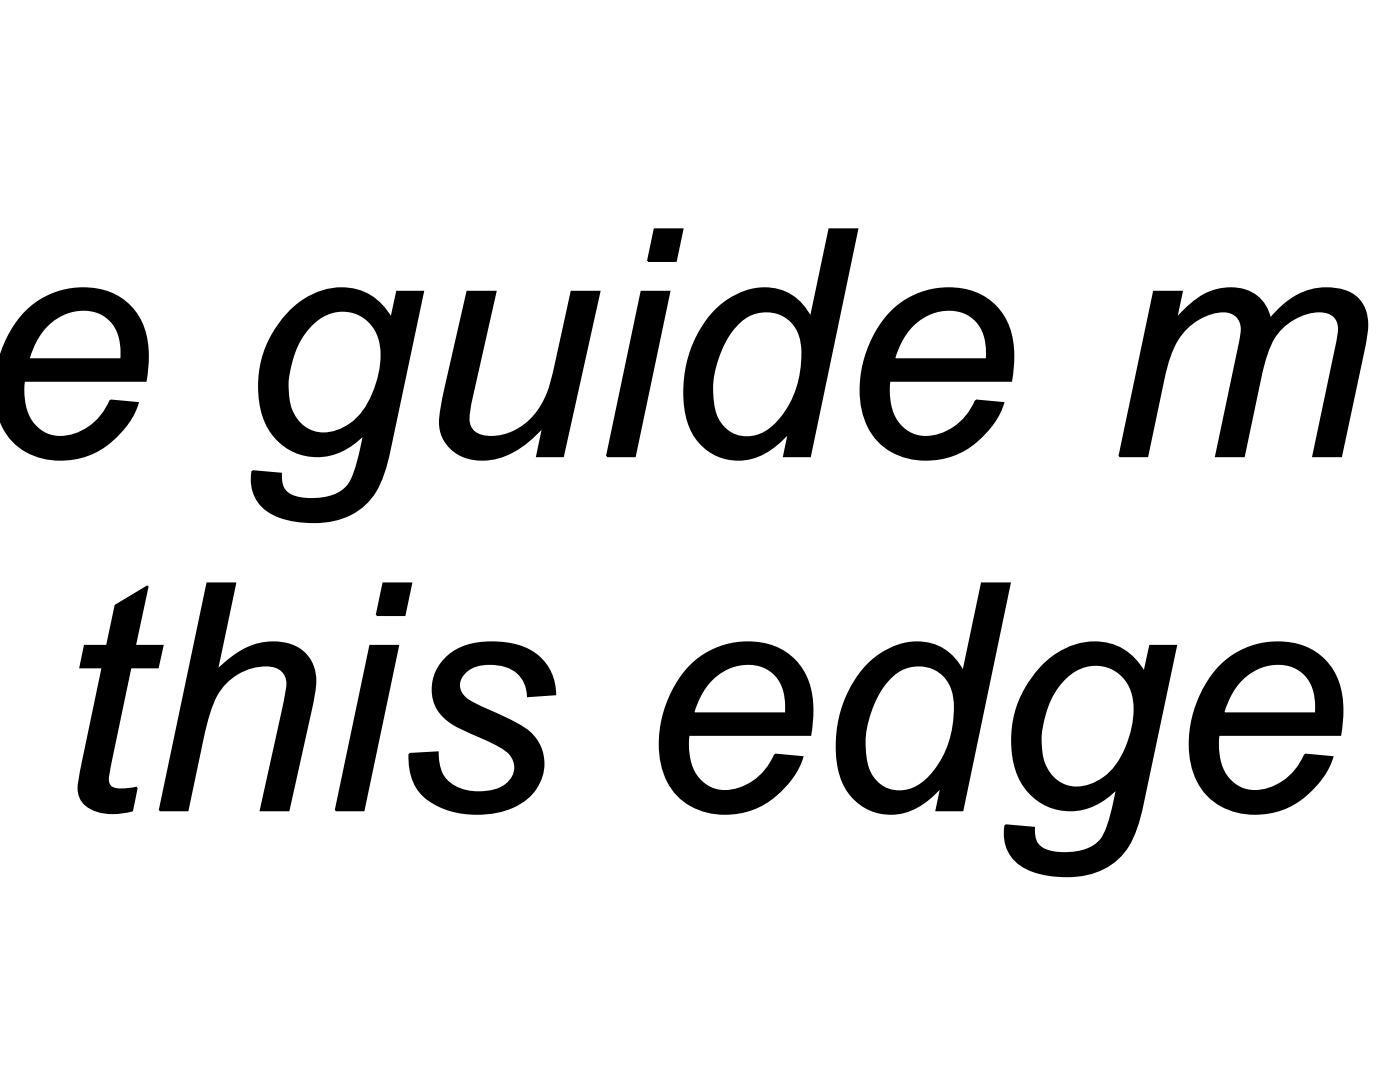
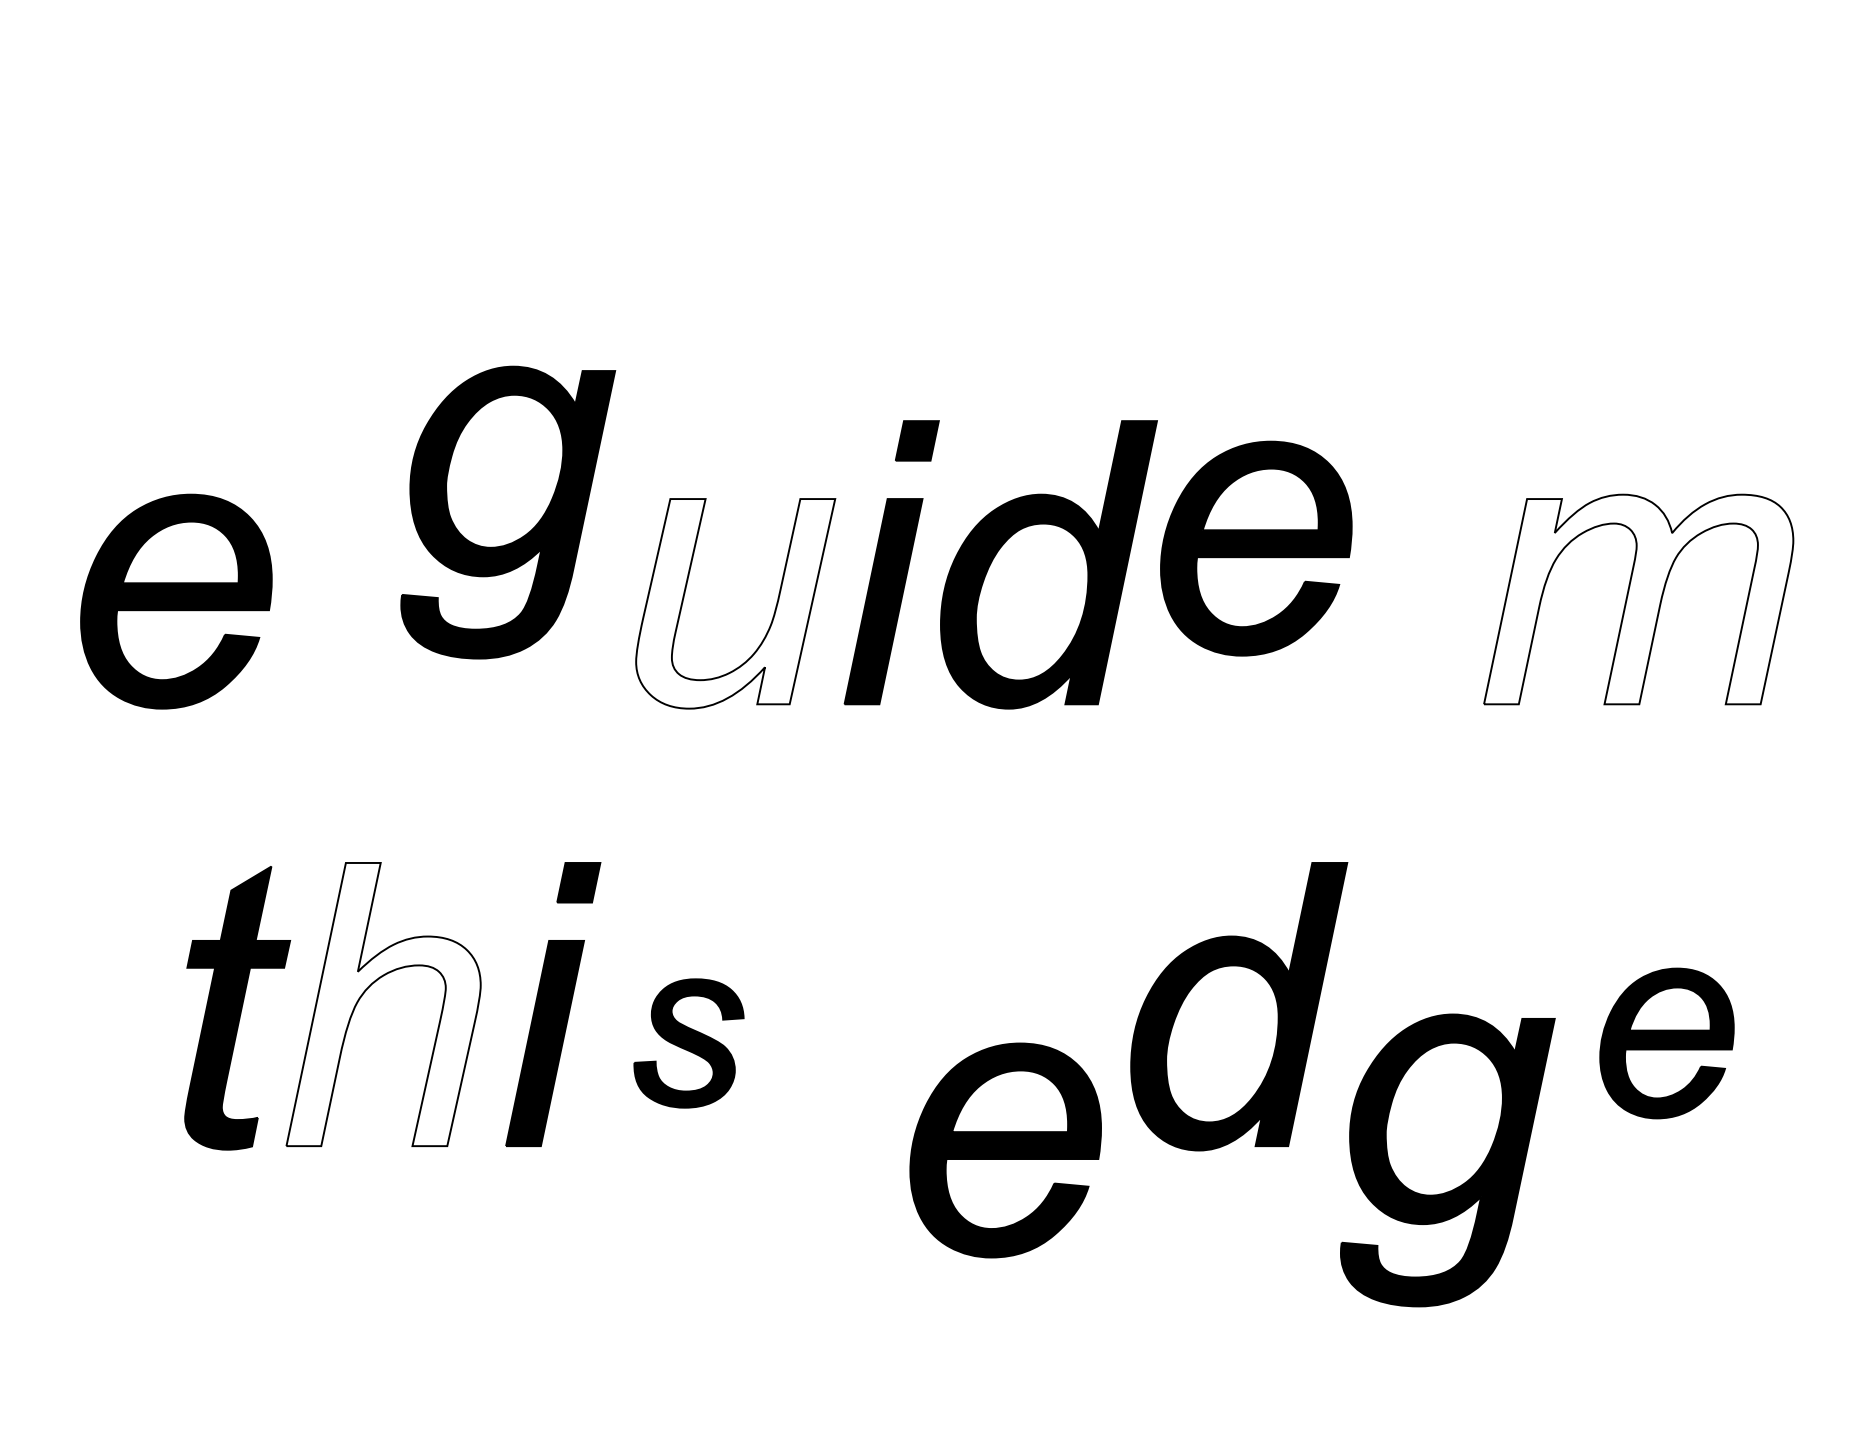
fill: (1243, 372) -> (1638, 599), removed
part: (937, 373) -> (1256, 548), moved
fill: (519, 375) -> (735, 603), removed
part: (337, 405) -> (508, 512), moved
fill: (237, 696) -> (383, 1004), removed
part: (481, 728) -> (688, 1043), size x0.6
part: (735, 728) -> (1005, 1150), moved
part: (1265, 728) -> (1666, 1043), size x0.7
part: (1090, 759) -> (1447, 1160), moved

